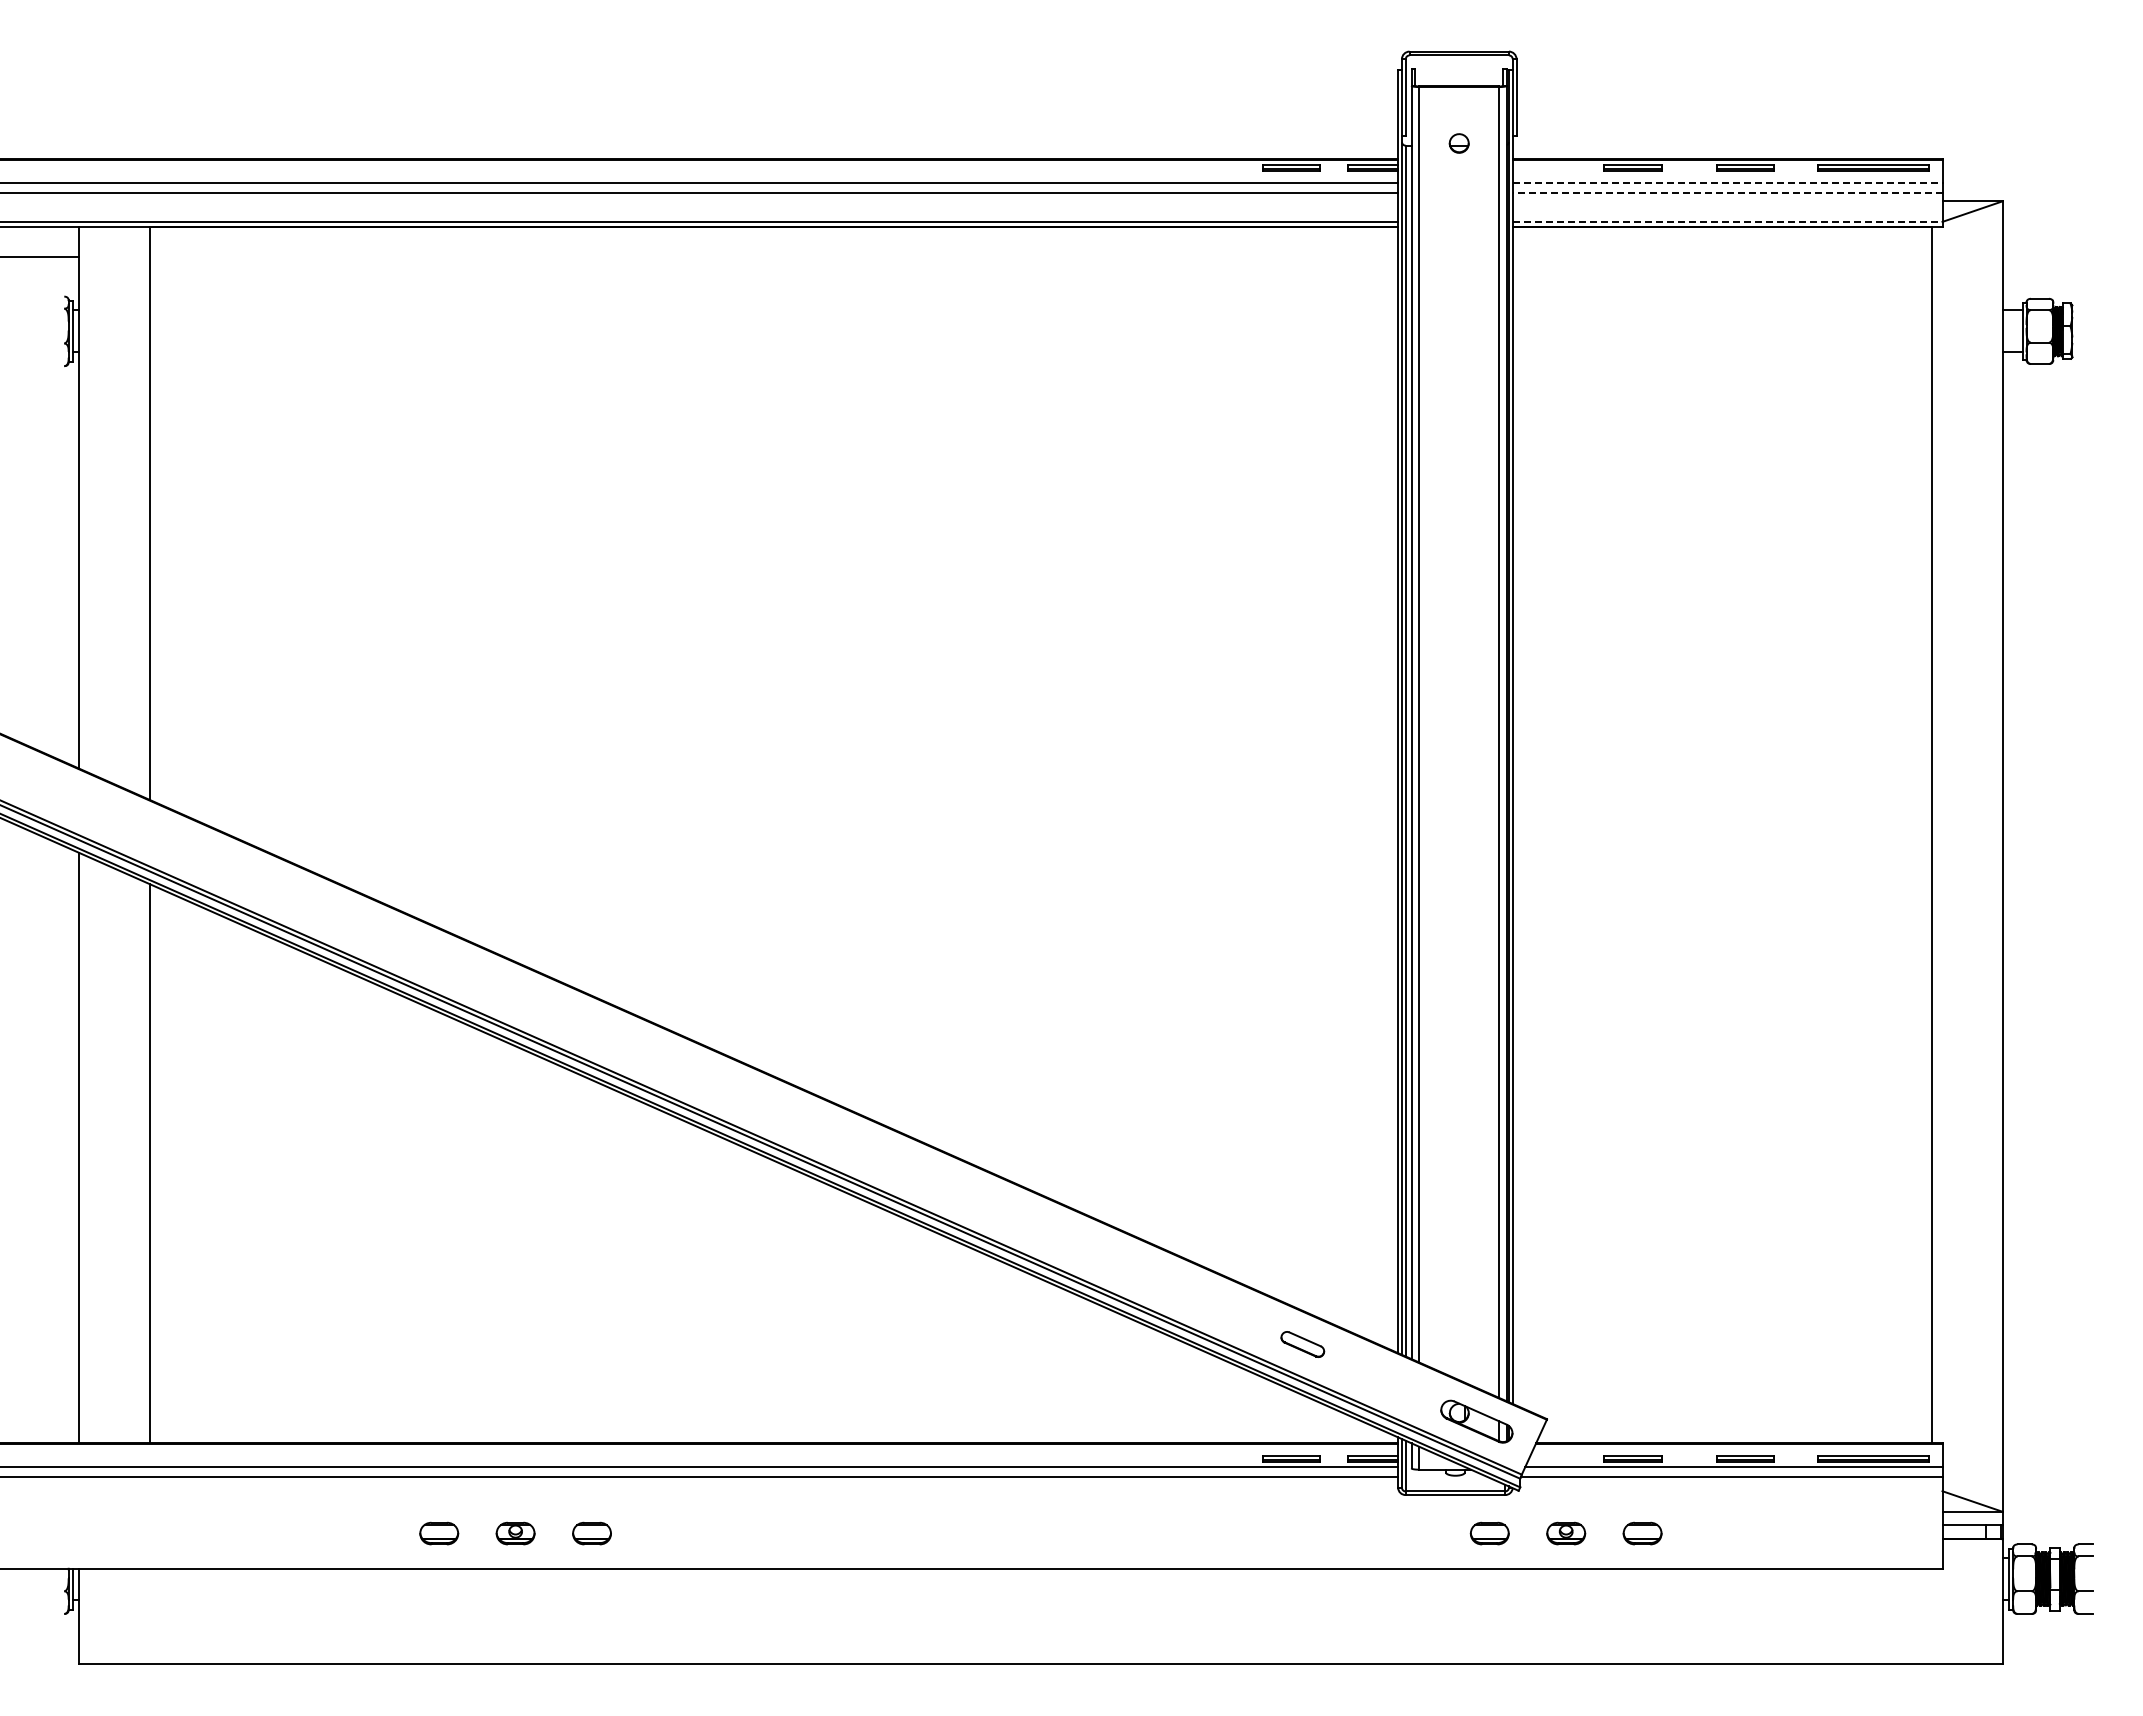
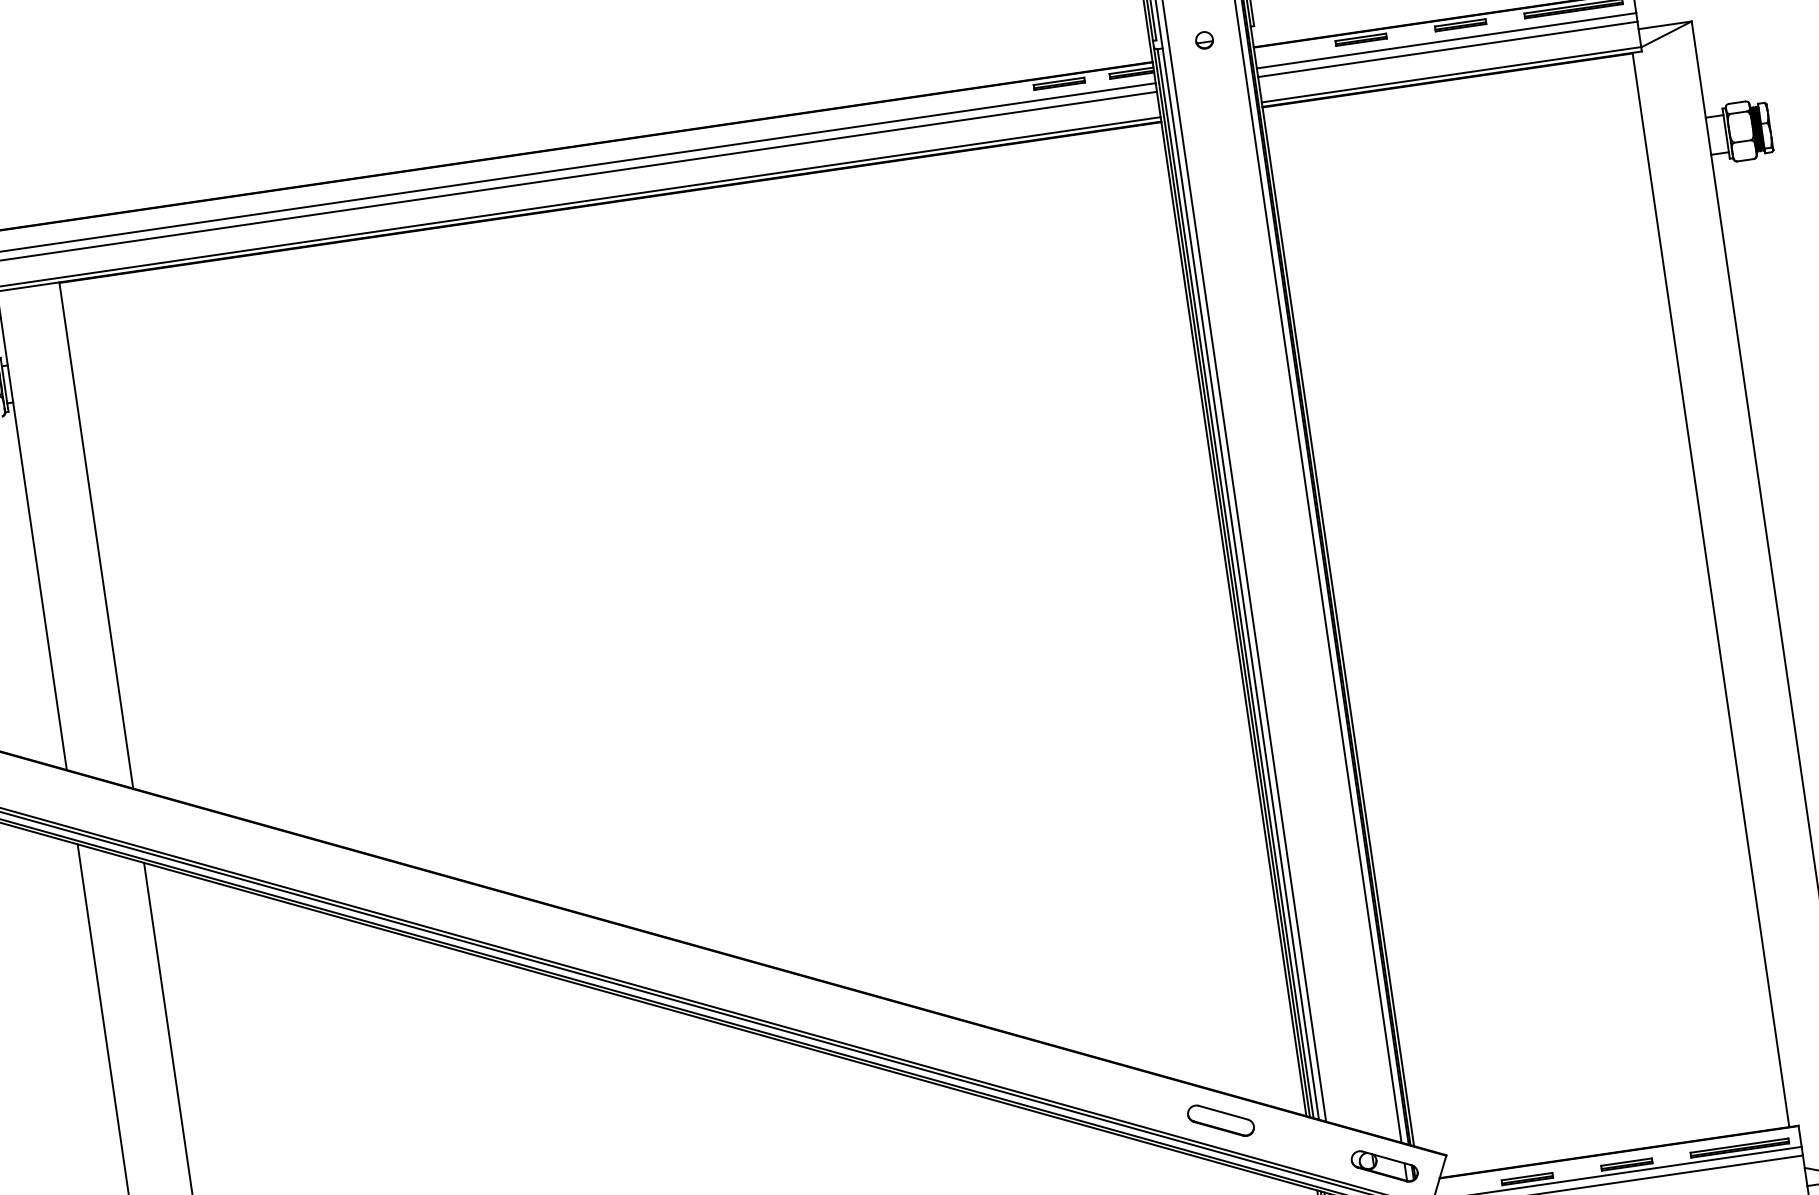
line: (1727, 183) -> (1446, 41), dashed -> solid
line: (1727, 192) -> (1447, 49), dashed -> solid
line: (1727, 221) -> (1451, 74), dashed -> solid
part: (1302, 1344) -> (1220, 1120), size x1.67

